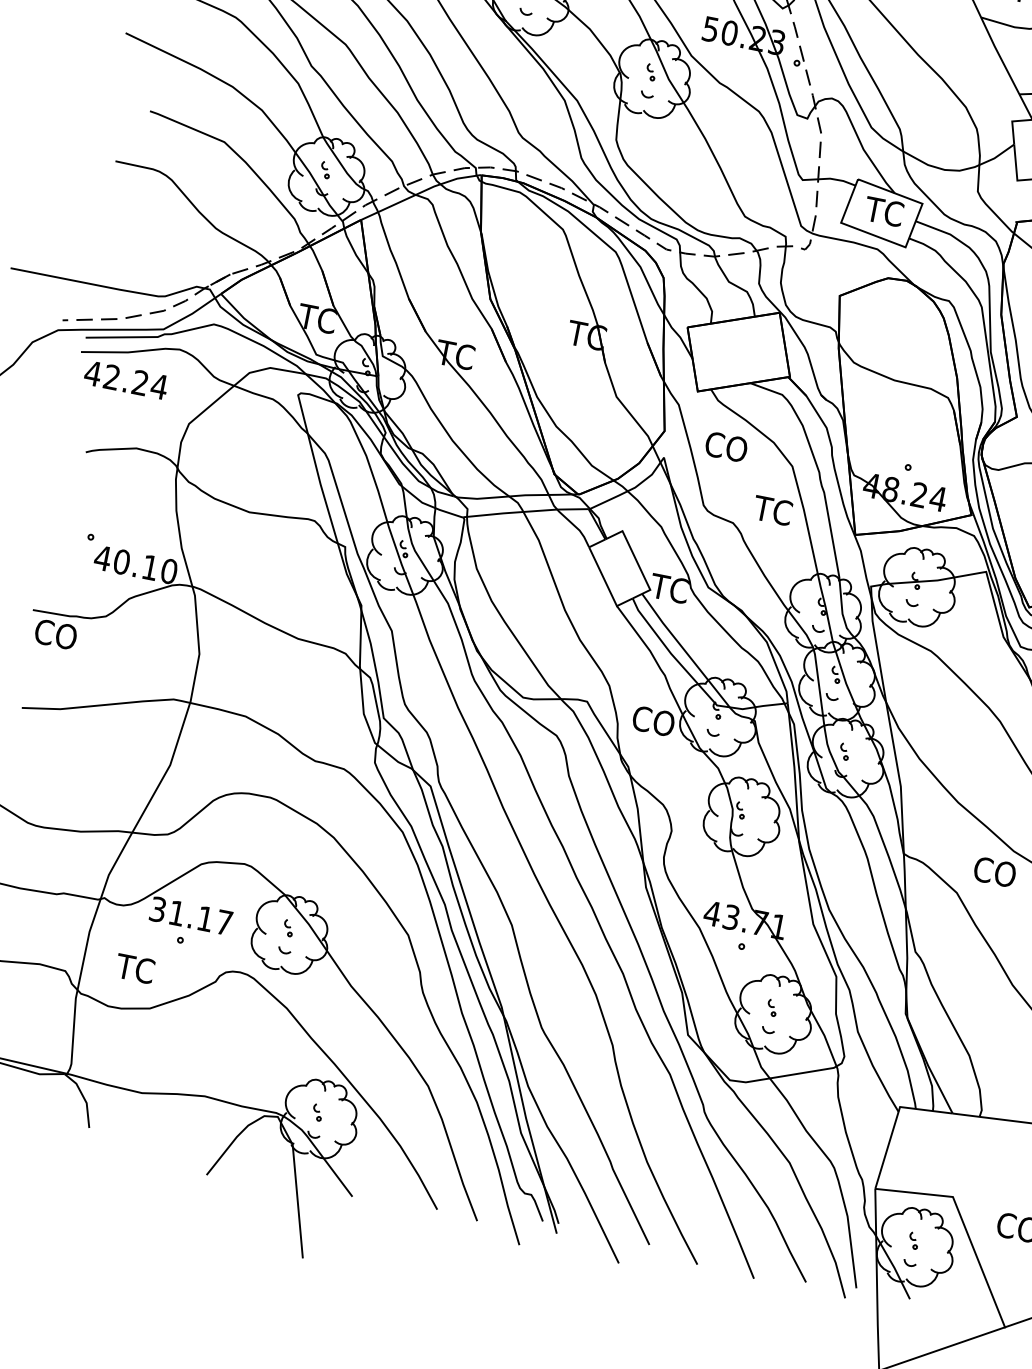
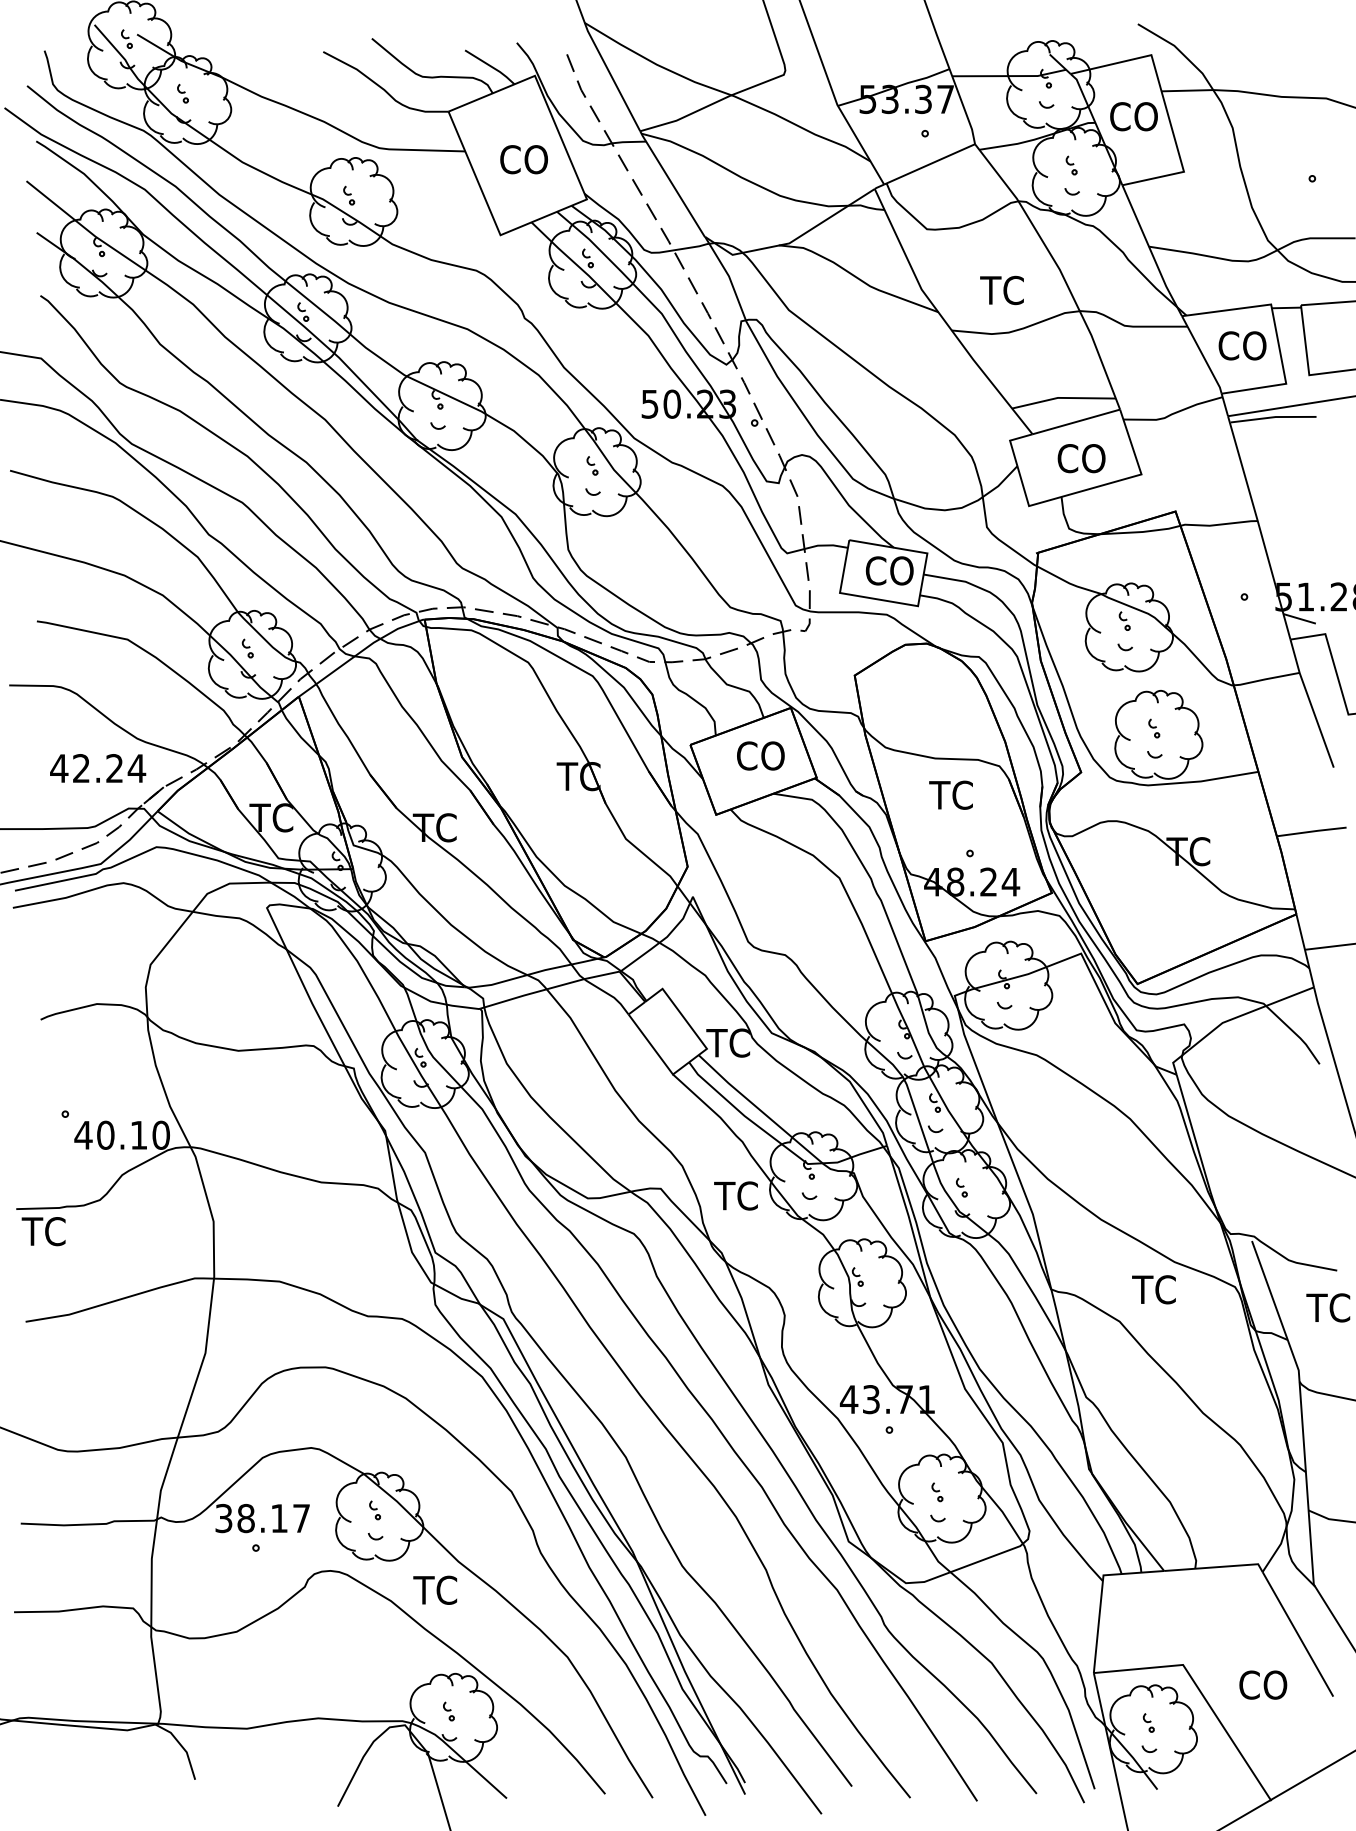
text: (886, 211) -> (888, 570), TC -> CO
text: (126, 380) -> (98, 768), moved
text: (726, 446) -> (760, 755), moved
text: (772, 509) -> (950, 794), moved
text: (54, 634) -> (46, 1231), CO -> TC
text: (652, 720) -> (738, 1195), CO -> TC
text: (993, 871) -> (1156, 1289), CO -> TC
text: (176, 913) -> (245, 1518), 31.17 -> 38.17
text: (135, 968) -> (435, 1589), moved

